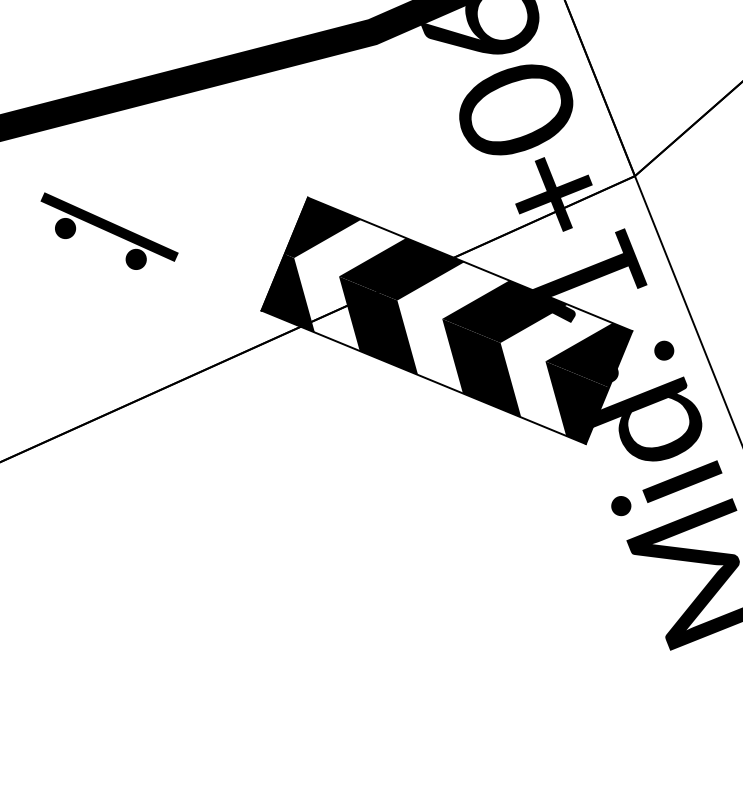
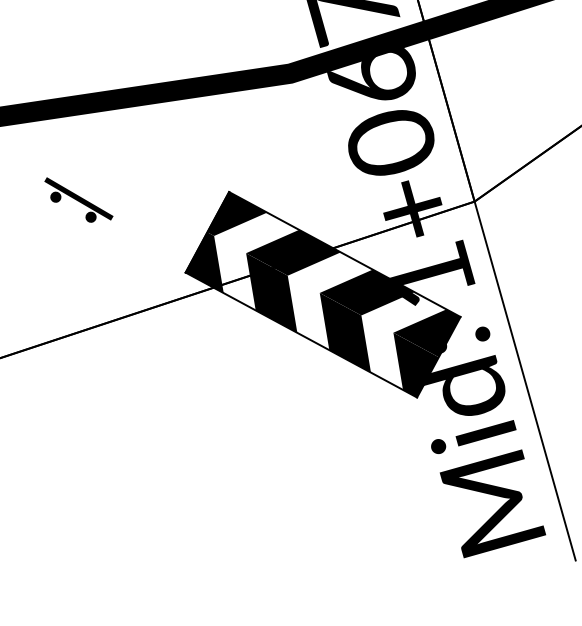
part: (109, 228) -> (78, 199), size x0.7

